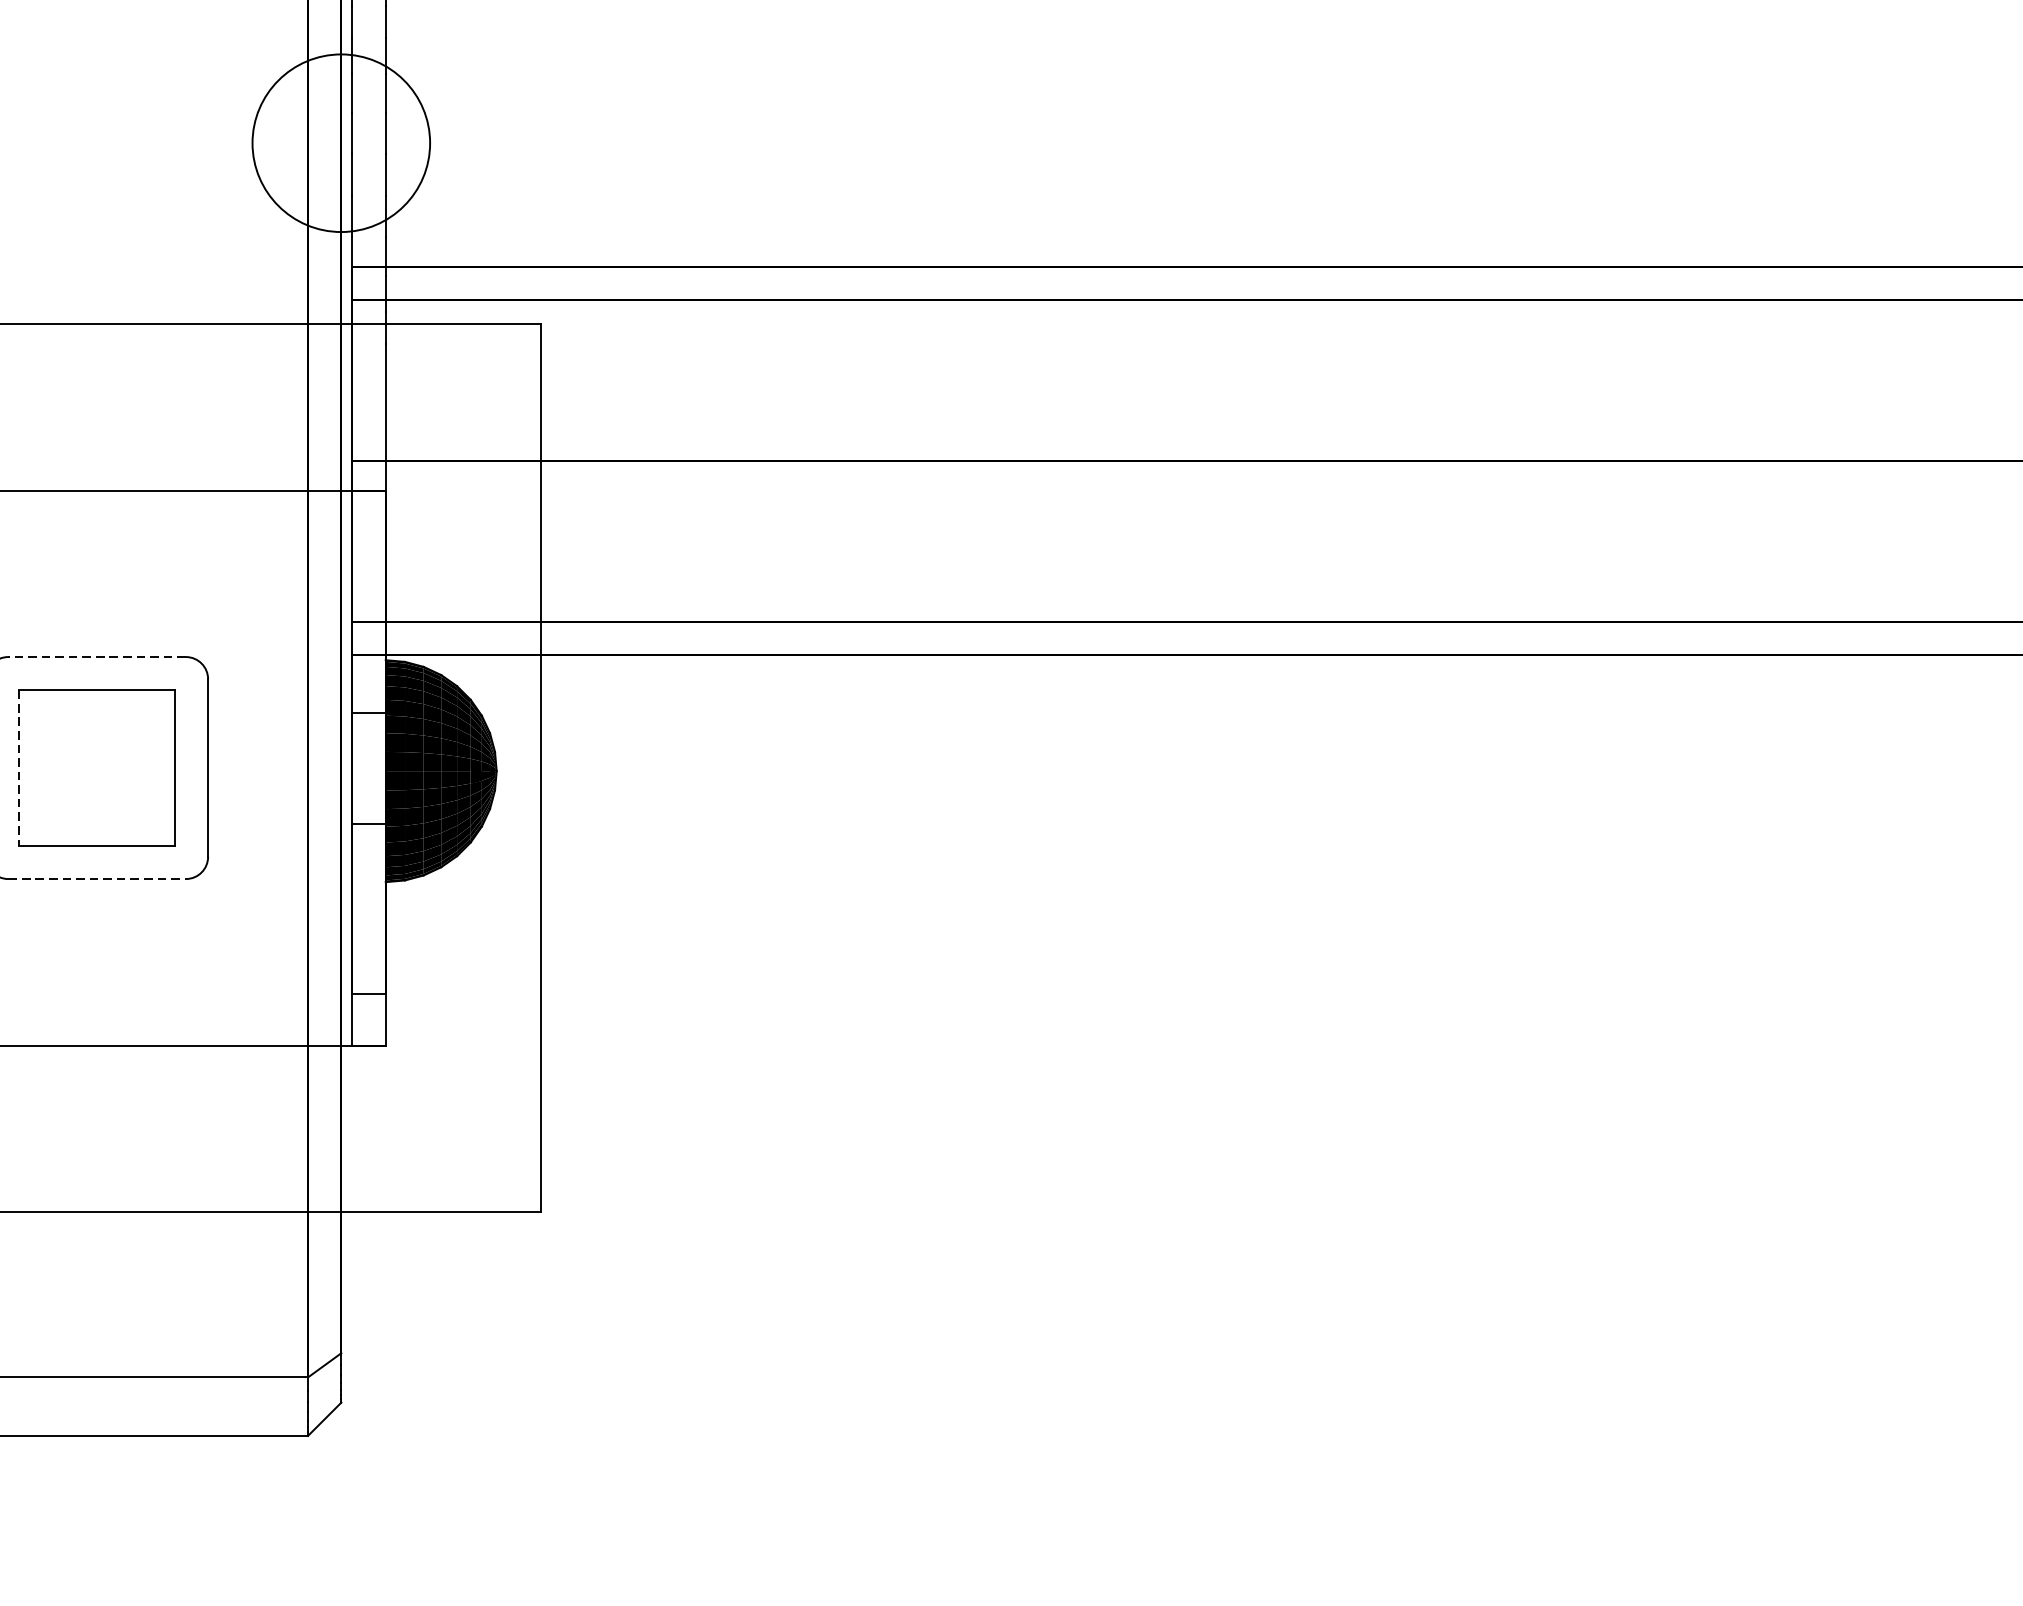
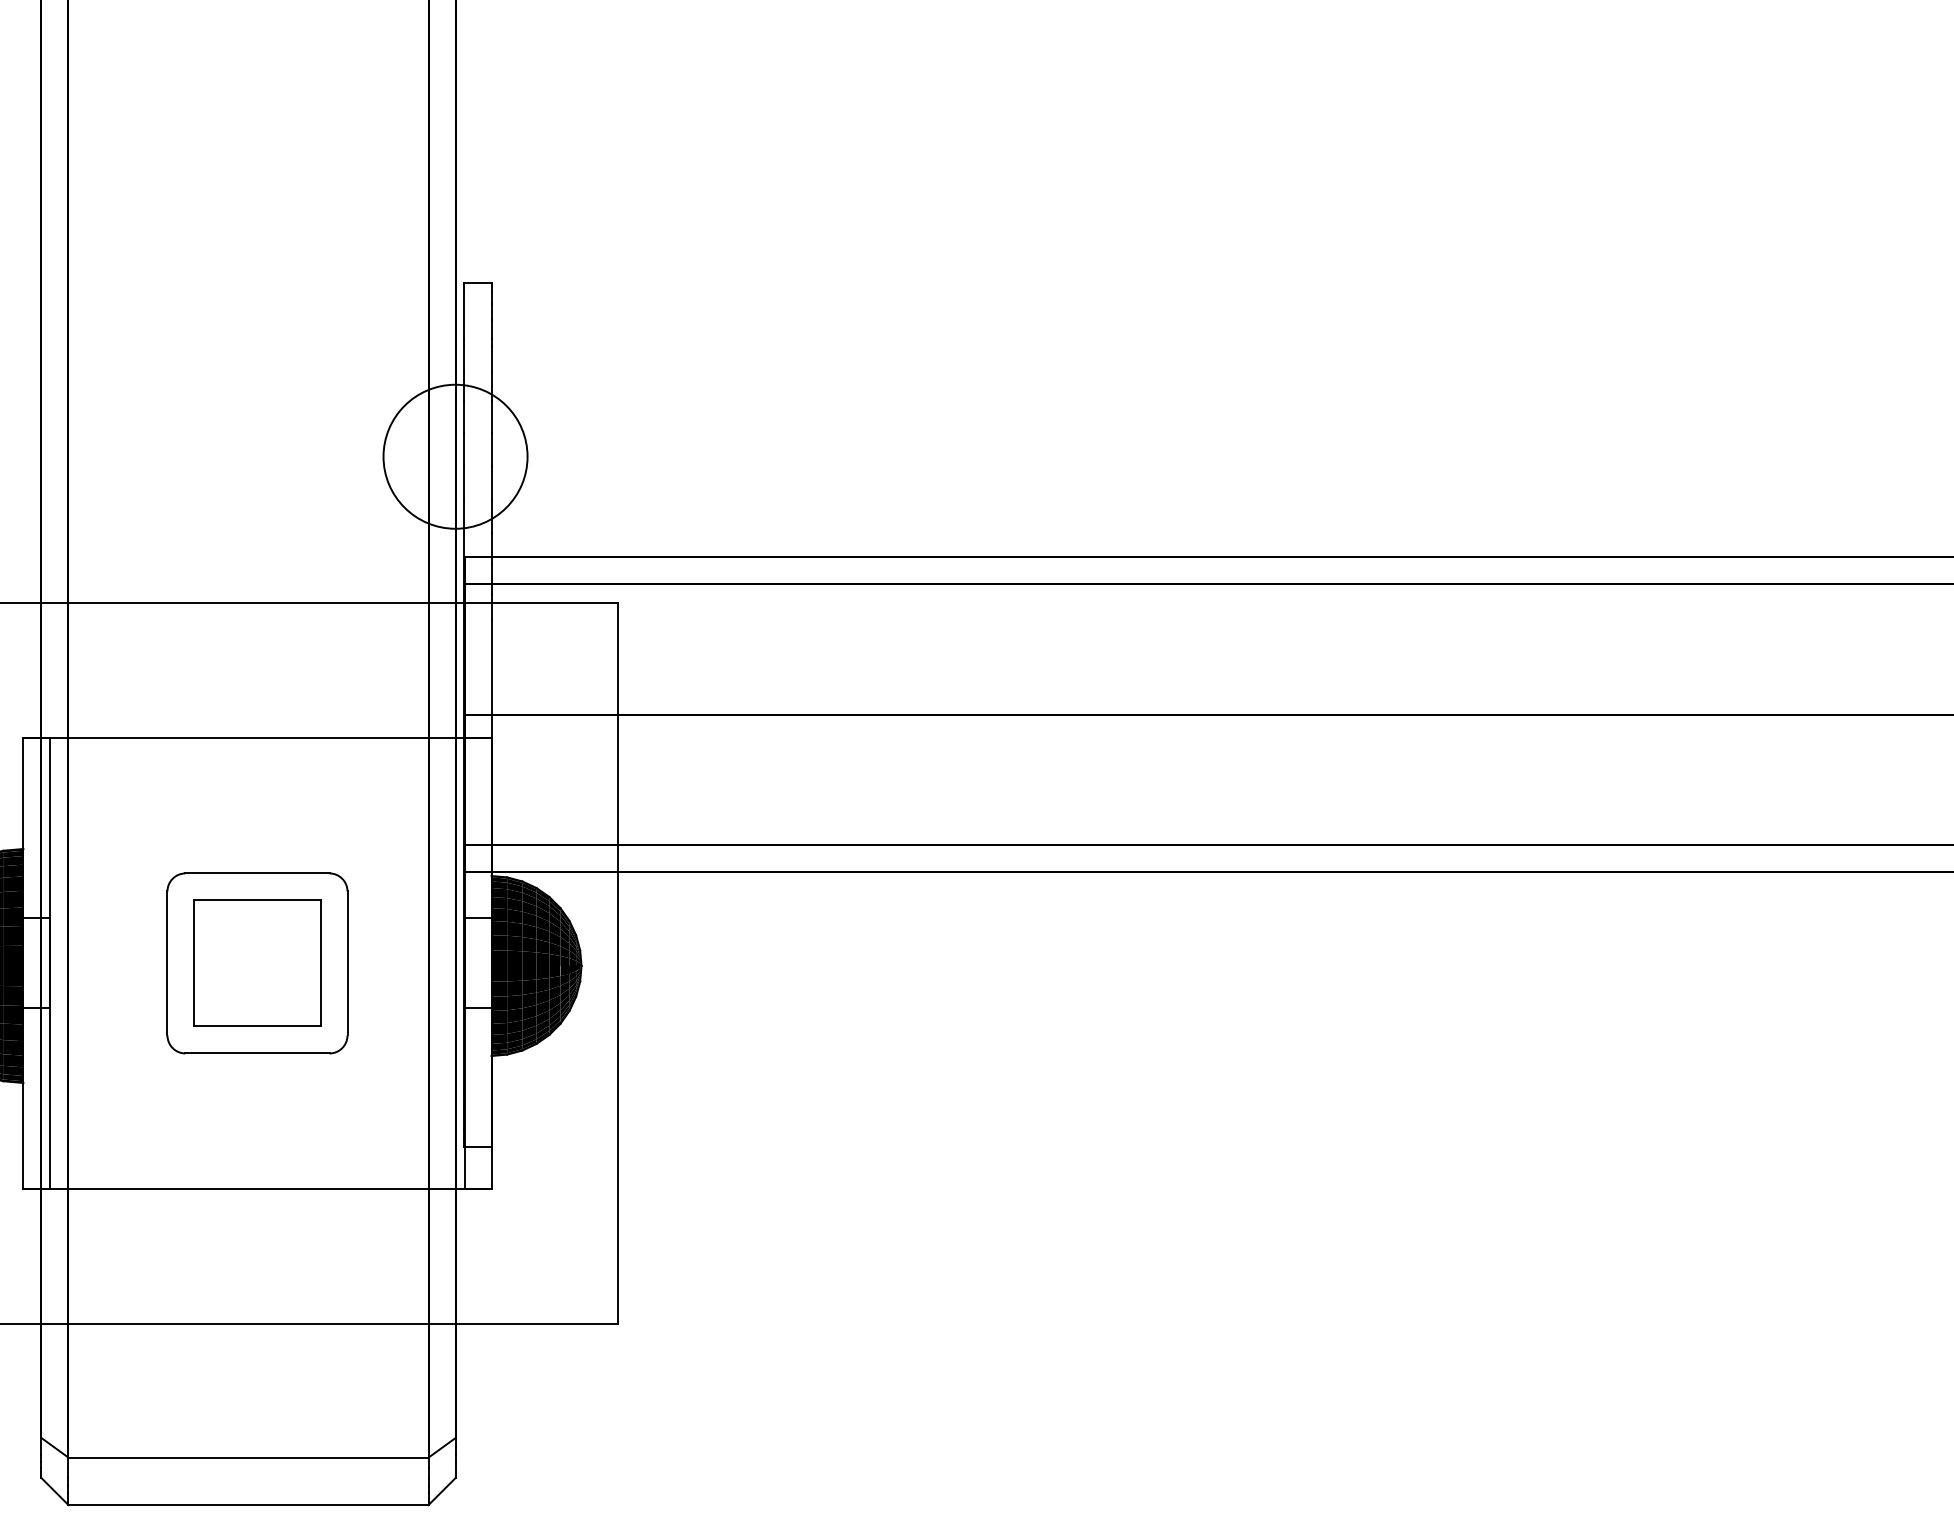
line: (97, 657) -> (257, 873), dashed -> solid
line: (19, 768) -> (194, 963), dashed -> solid
line: (98, 879) -> (258, 1053), dashed -> solid

